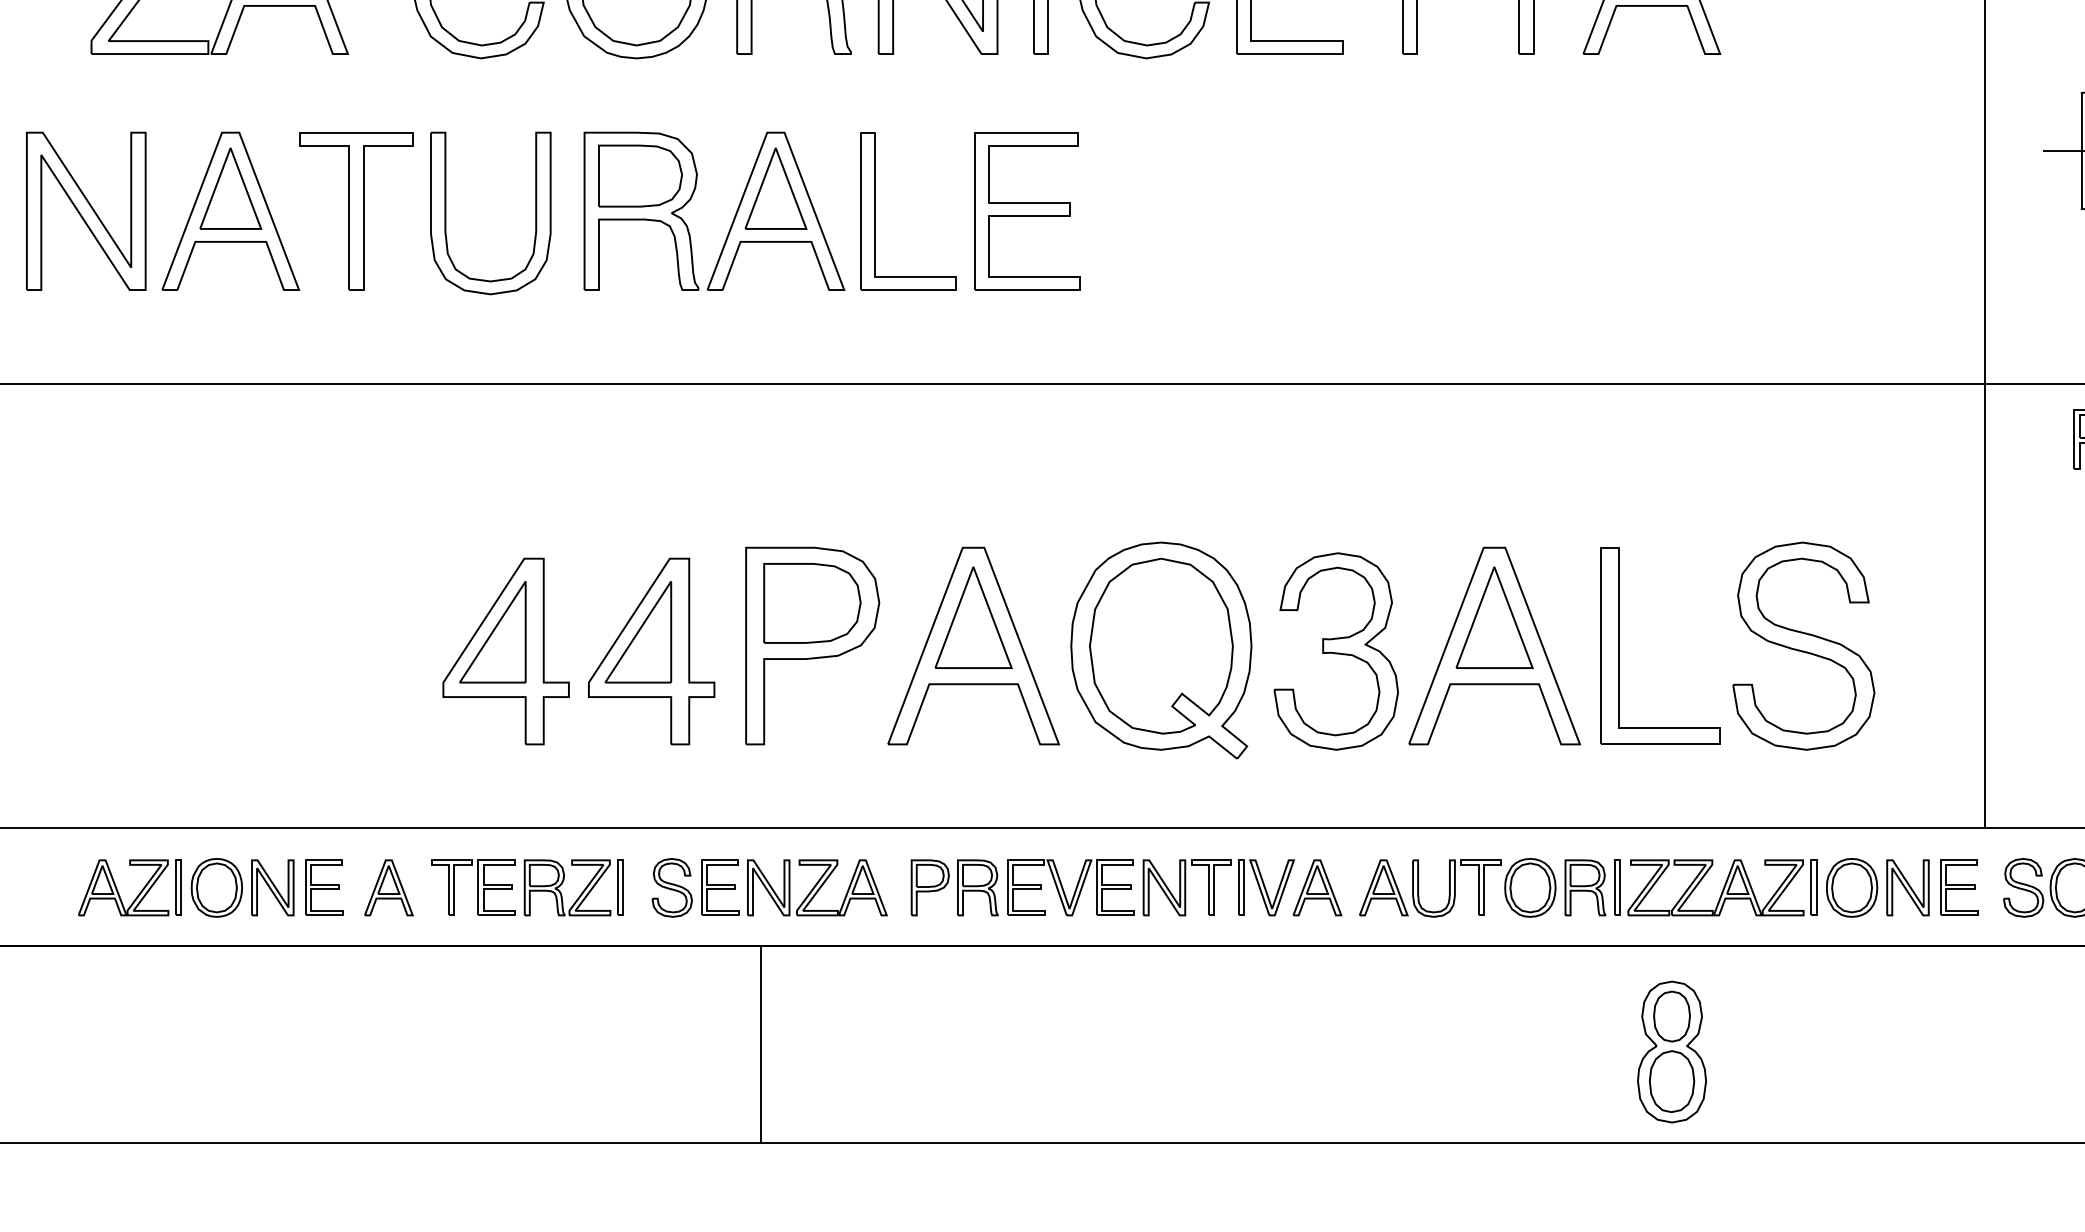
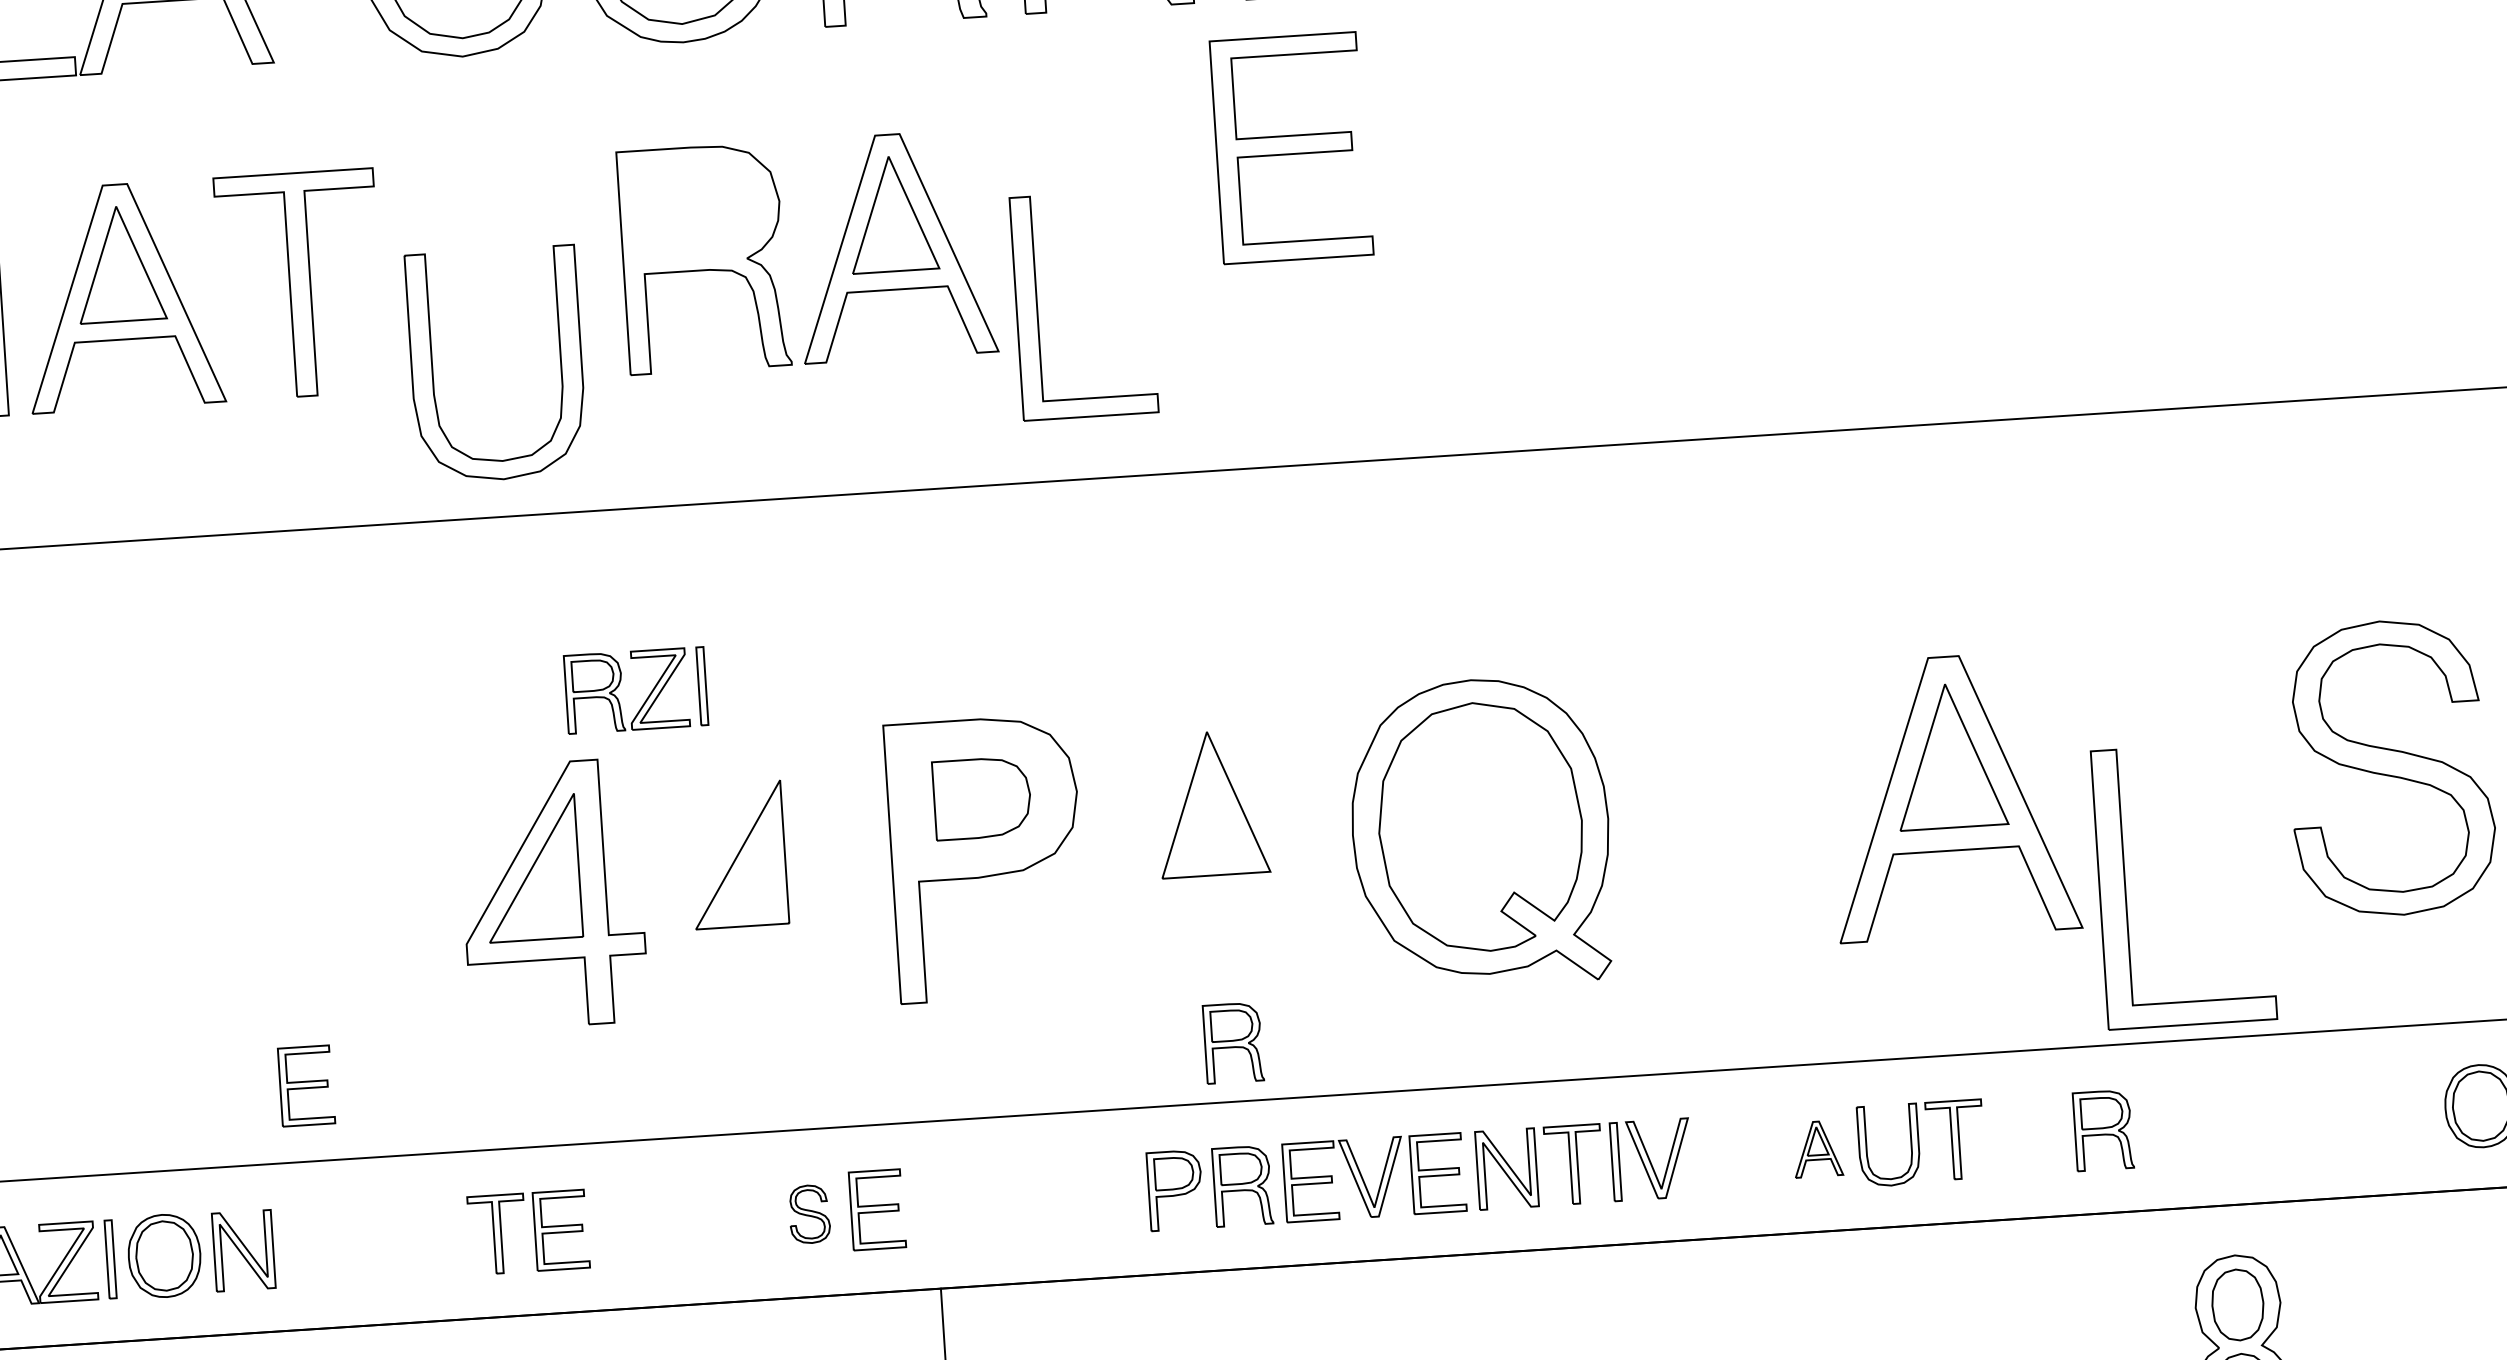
part: (640, 175) -> (699, 207), removed
part: (875, 211) -> (1037, 308), moved
part: (1027, 211) -> (1291, 148), moved
part: (446, 213) -> (433, 368), moved
part: (812, 603) -> (982, 798), size x0.7
part: (973, 645) -> (1214, 843), removed
part: (1619, 645) -> (2126, 888), moved
part: (651, 651) -> (758, 881), removed
part: (1335, 651) -> (1727, 818), removed
part: (977, 786) -> (1232, 1042), added
part: (324, 887) -> (306, 1085), moved
part: (388, 887) -> (407, 1239), removed
part: (671, 887) -> (808, 1213), size x0.7
part: (817, 887) -> (1015, 1200), removed
part: (1317, 887) -> (1723, 1154), removed
part: (1383, 887) -> (1817, 1148), size x0.7
part: (1530, 887) -> (2025, 1135), removed
part: (1721, 891) -> (2296, 1123), removed
part: (581, 892) -> (647, 696), moved

